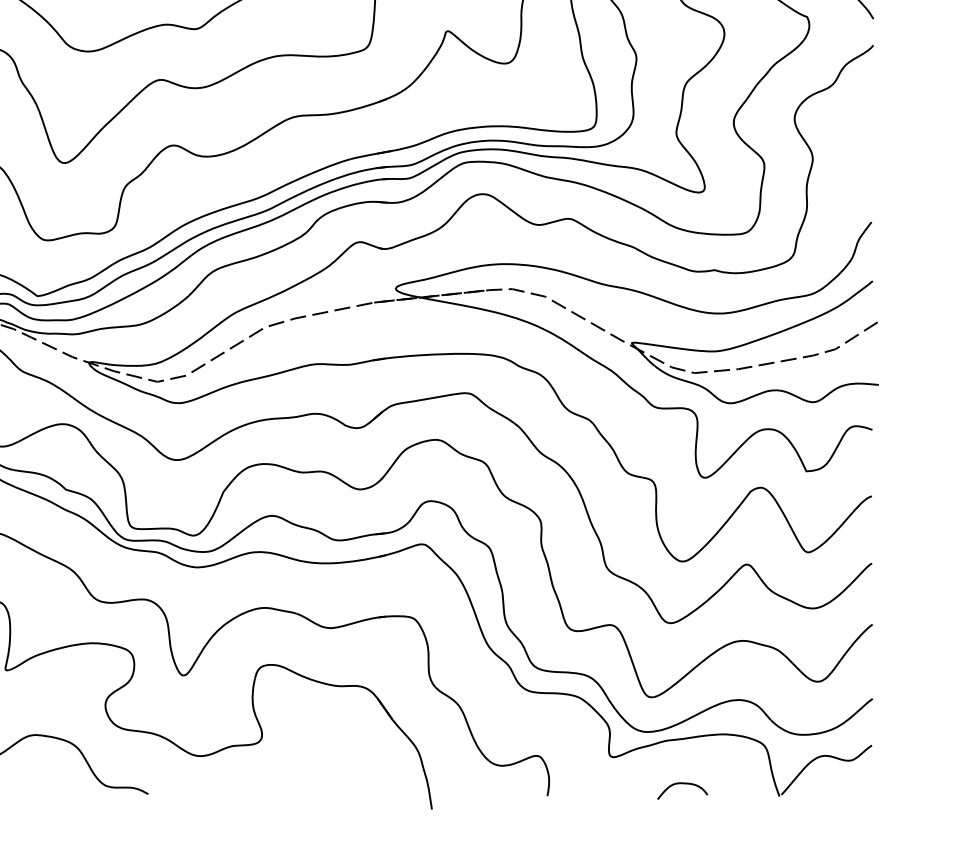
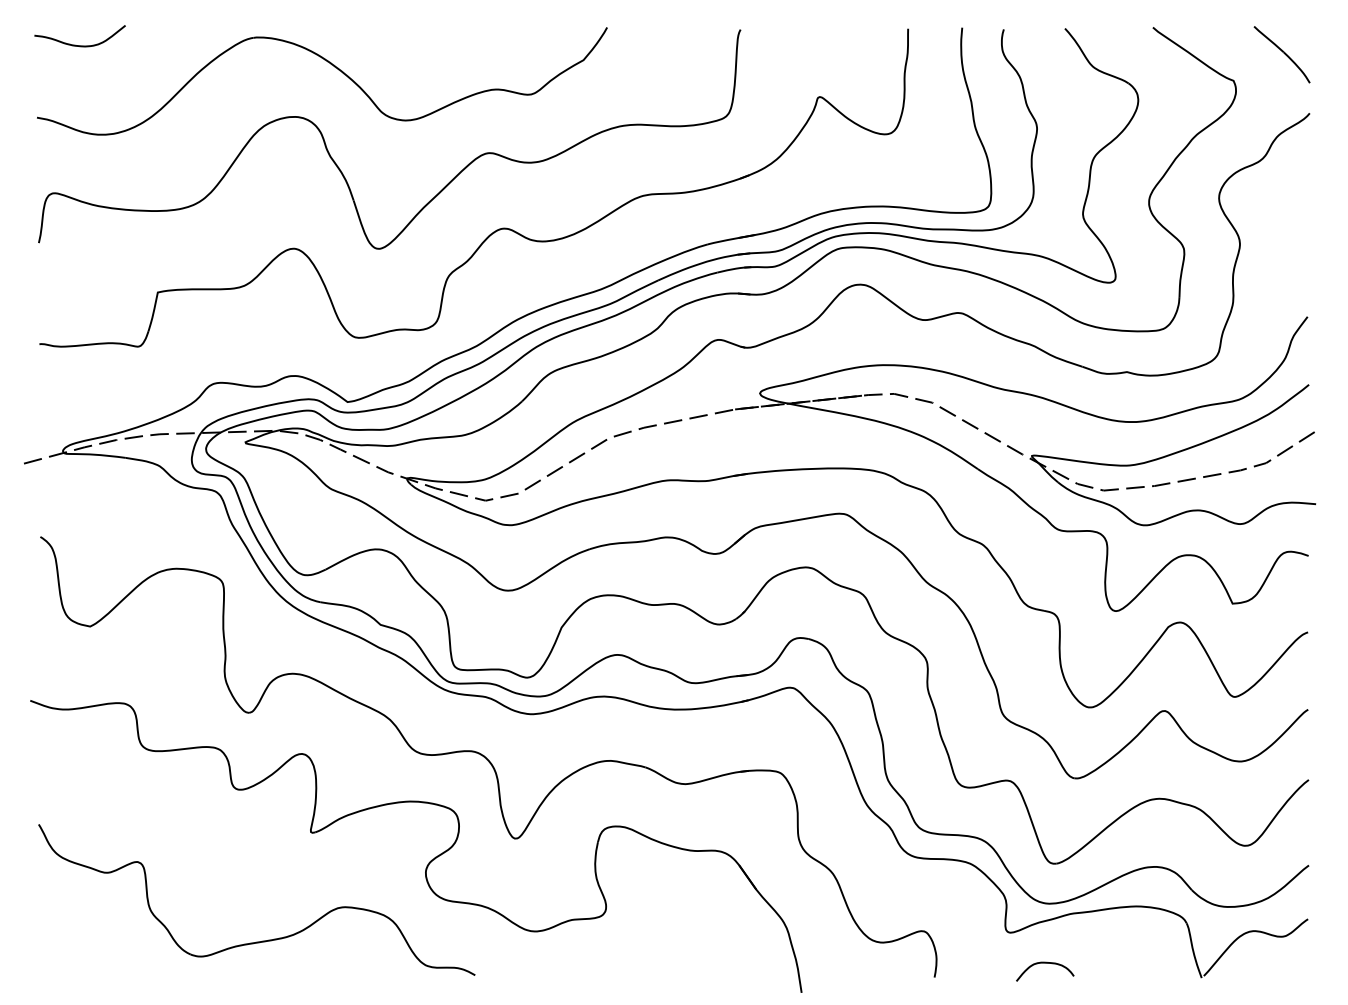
curve: (682, 783) -> (1045, 963), moved

